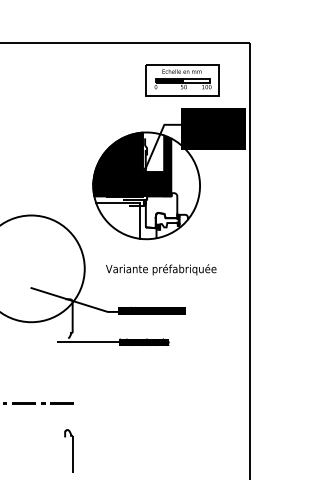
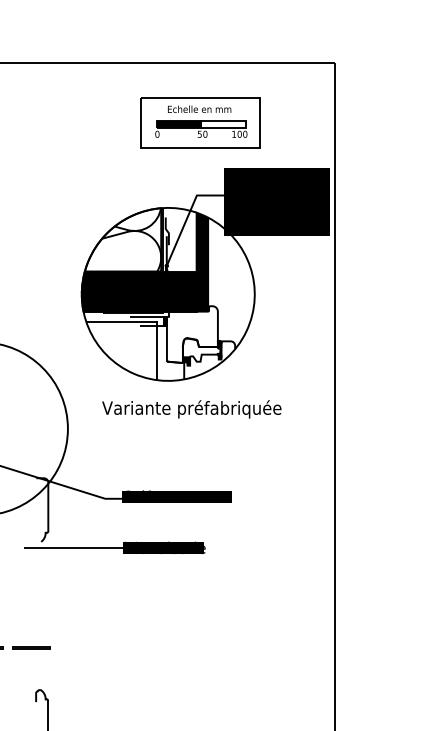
part: (182, 80) -> (200, 123), moved
fill: (118, 151) -> (122, 238), removed
text: (161, 269) -> (192, 408), moved

